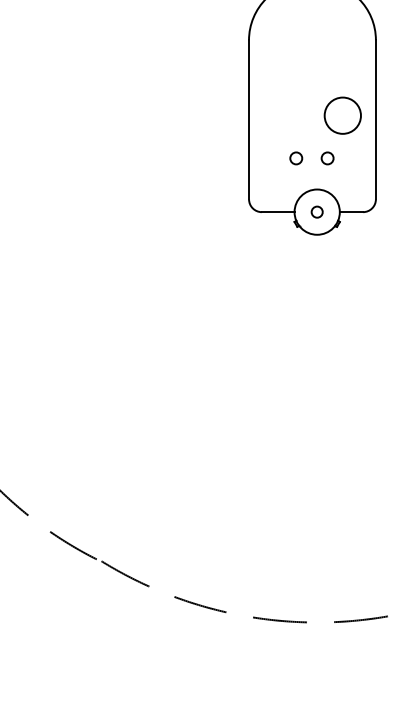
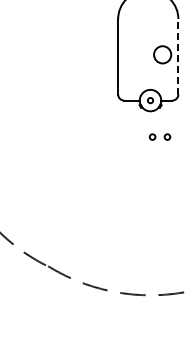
line: (376, 119) -> (178, 56), solid -> dashed
part: (310, 157) -> (159, 136), moved

